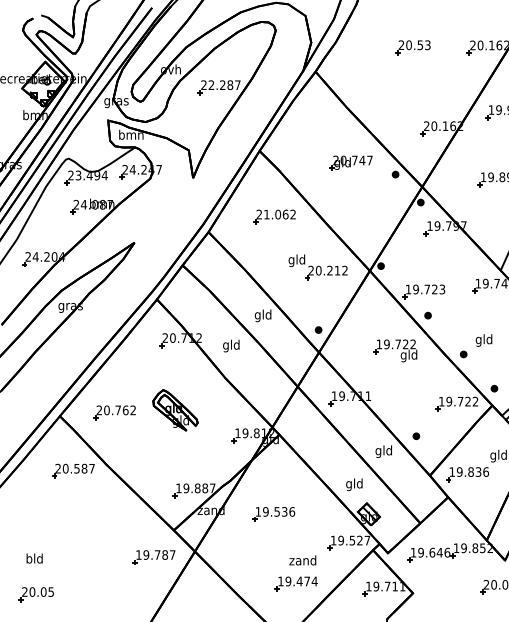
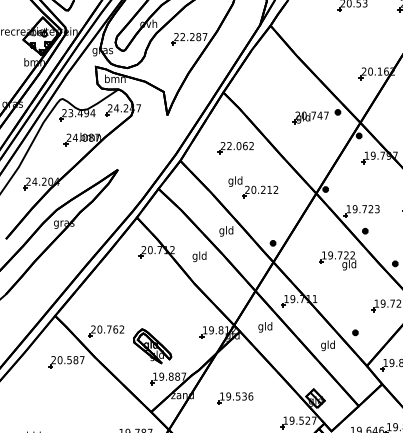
part: (350, 162) -> (310, 117), moved
text: (266, 214) -> (229, 145), 21.062 -> 22.062
part: (317, 267) -> (252, 187), moved
part: (175, 410) -> (152, 346), moved
part: (114, 412) -> (106, 331), moved
text: (354, 484) -> (265, 327), moved

